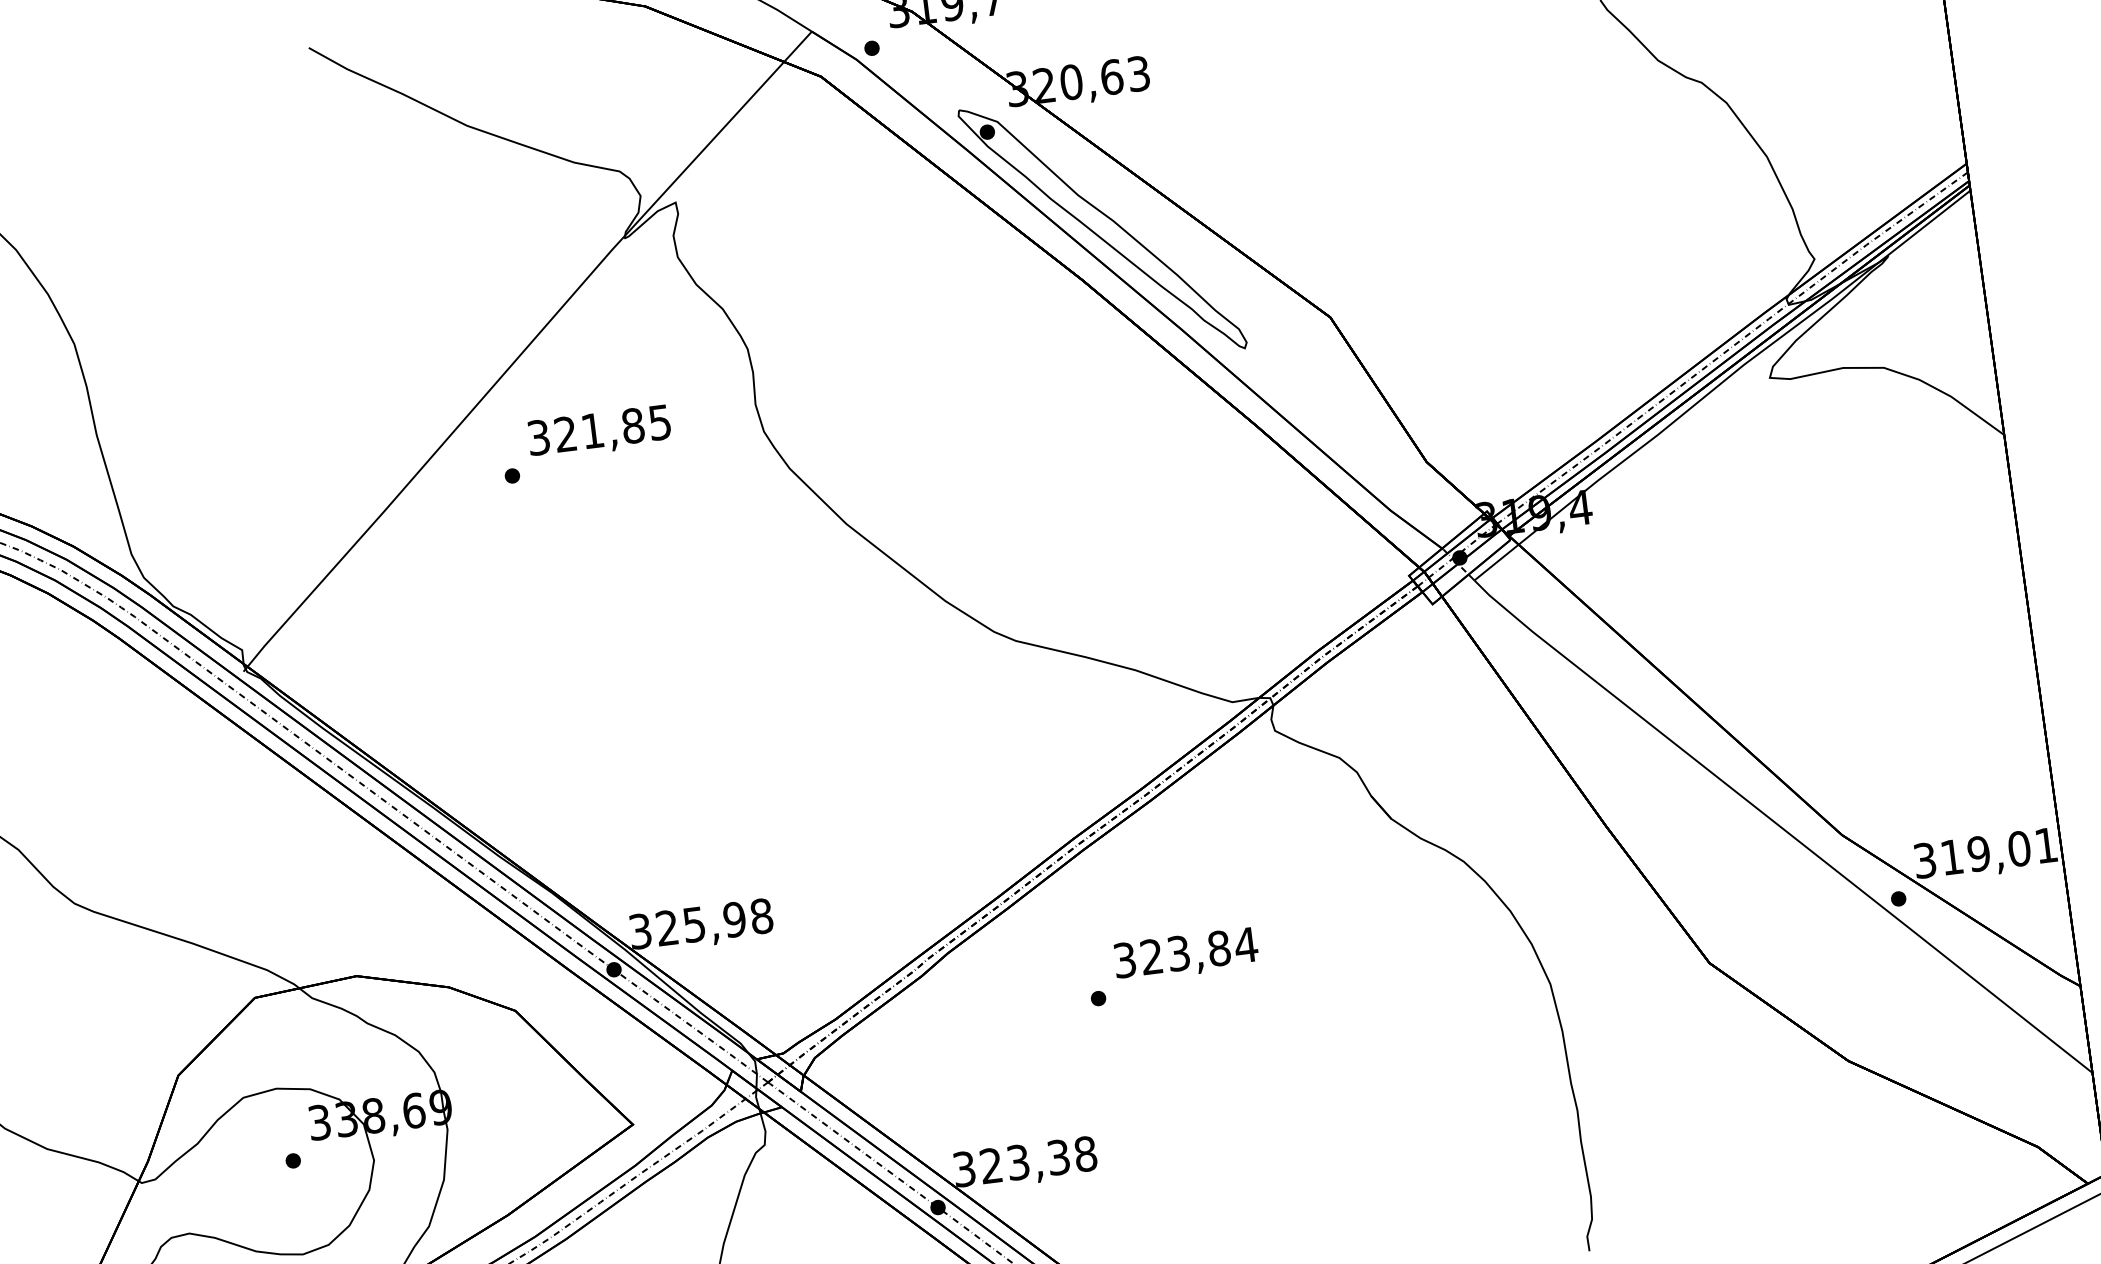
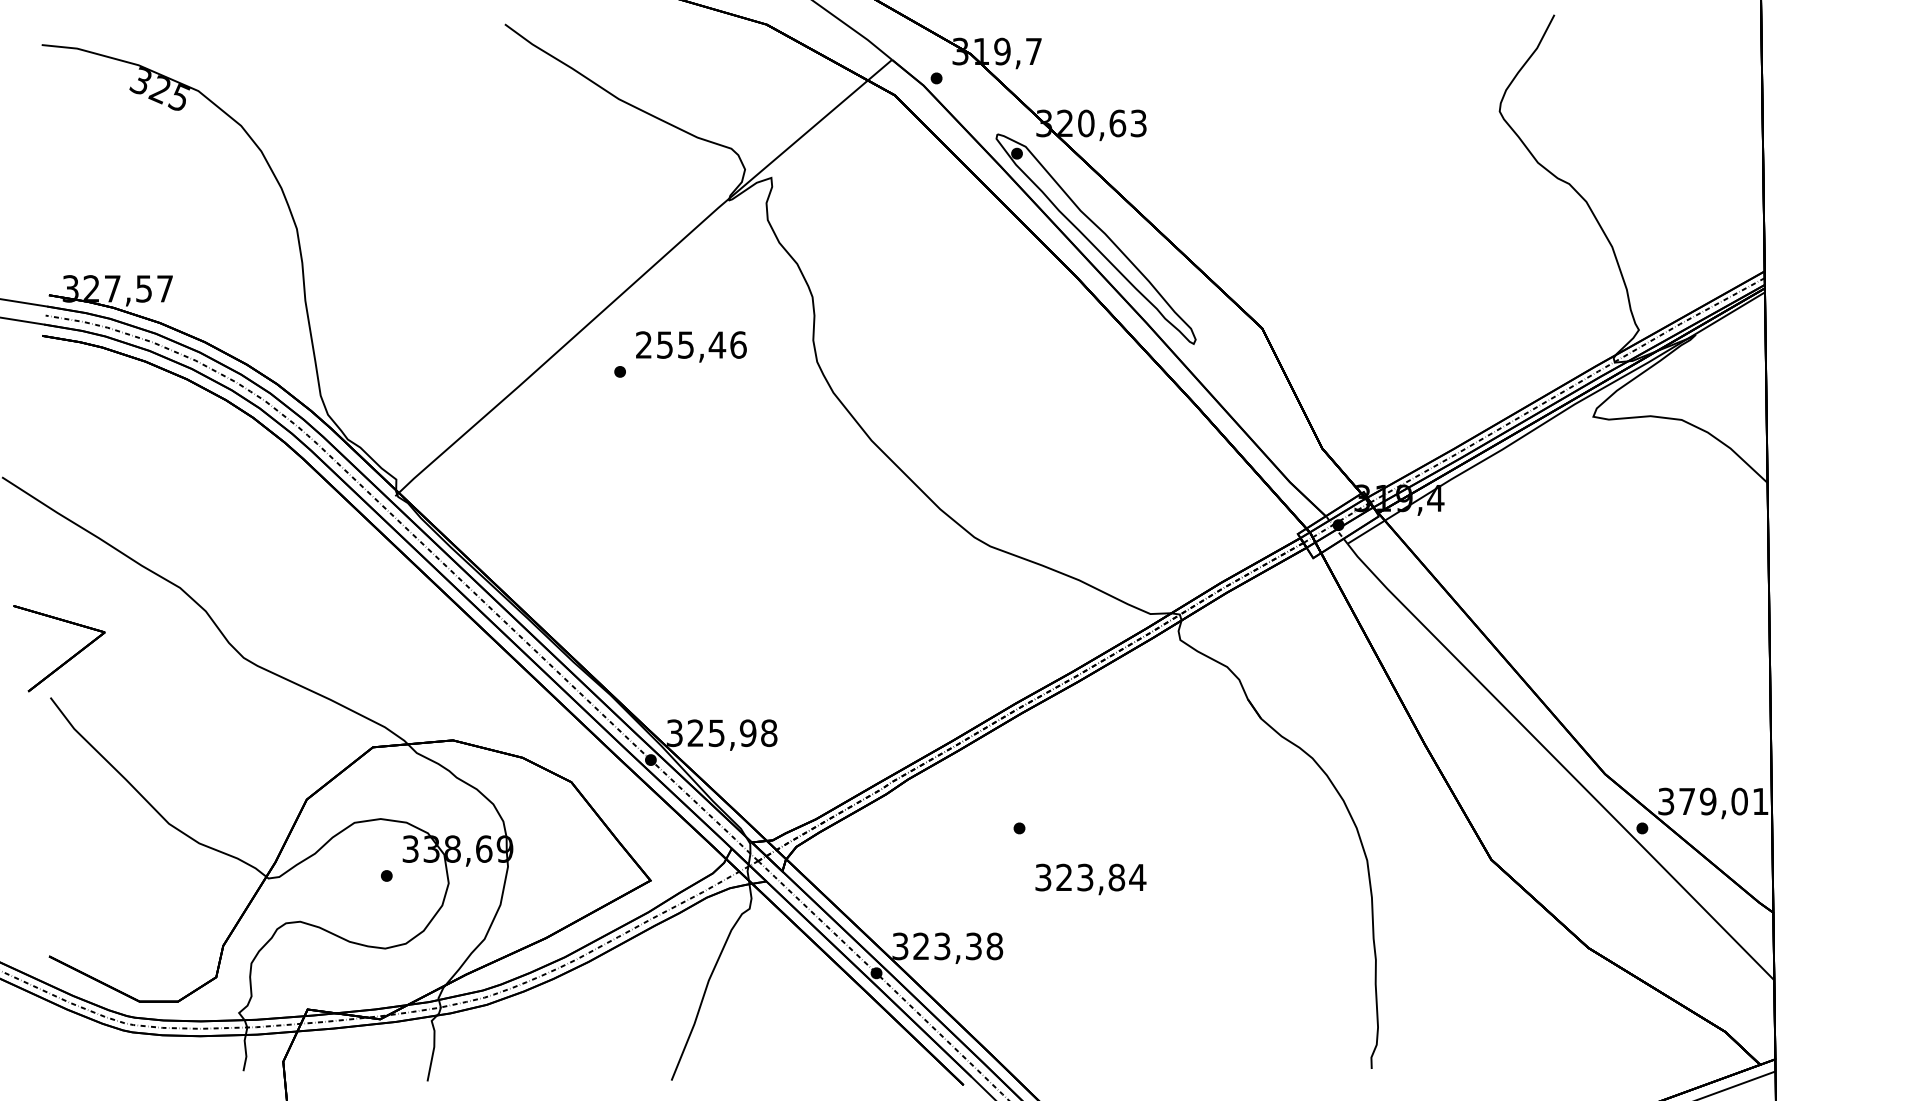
text: (599, 429) -> (691, 344), 321,85 -> 255,46
text: (1951, 857) -> (1686, 801), 319,01 -> 379,01
text: (1185, 955) -> (1090, 879), moved

